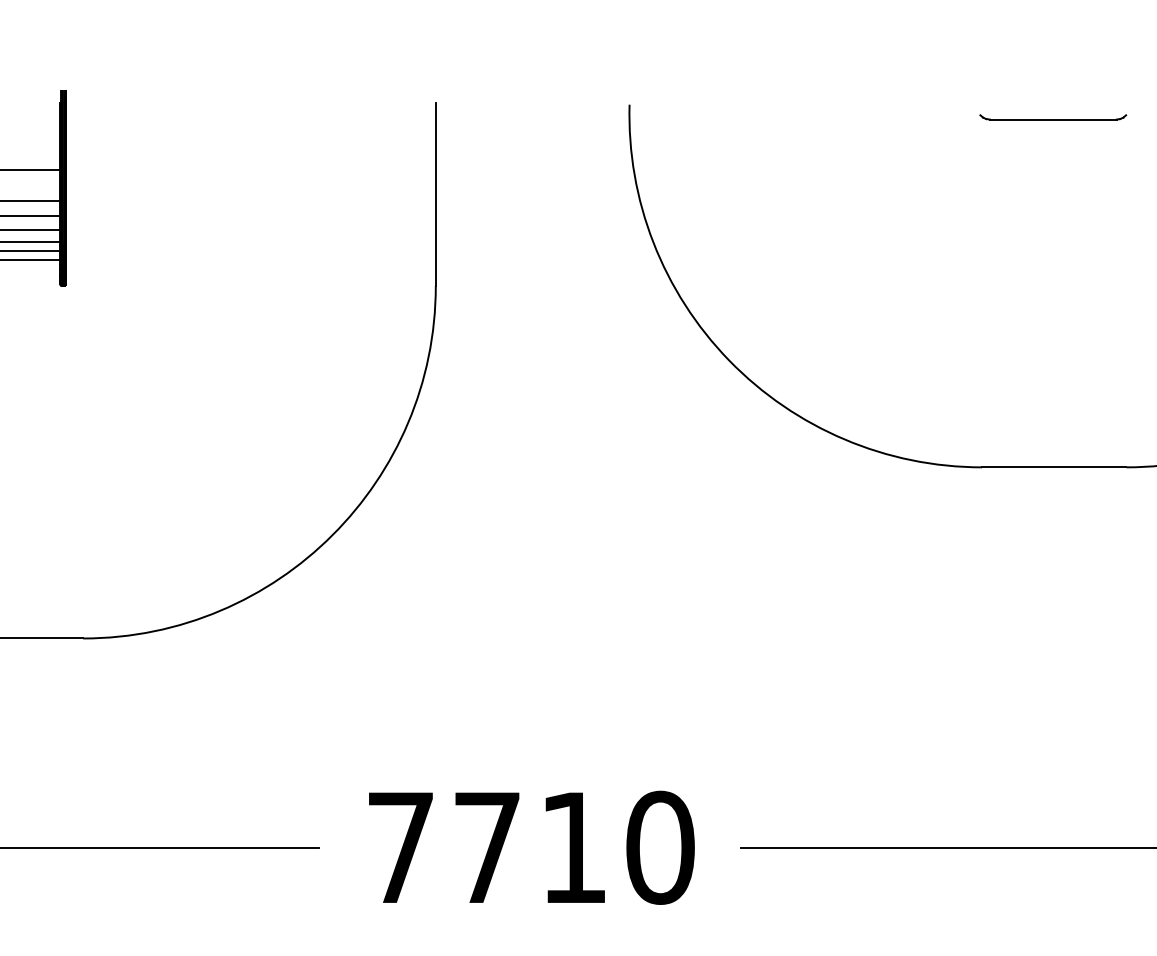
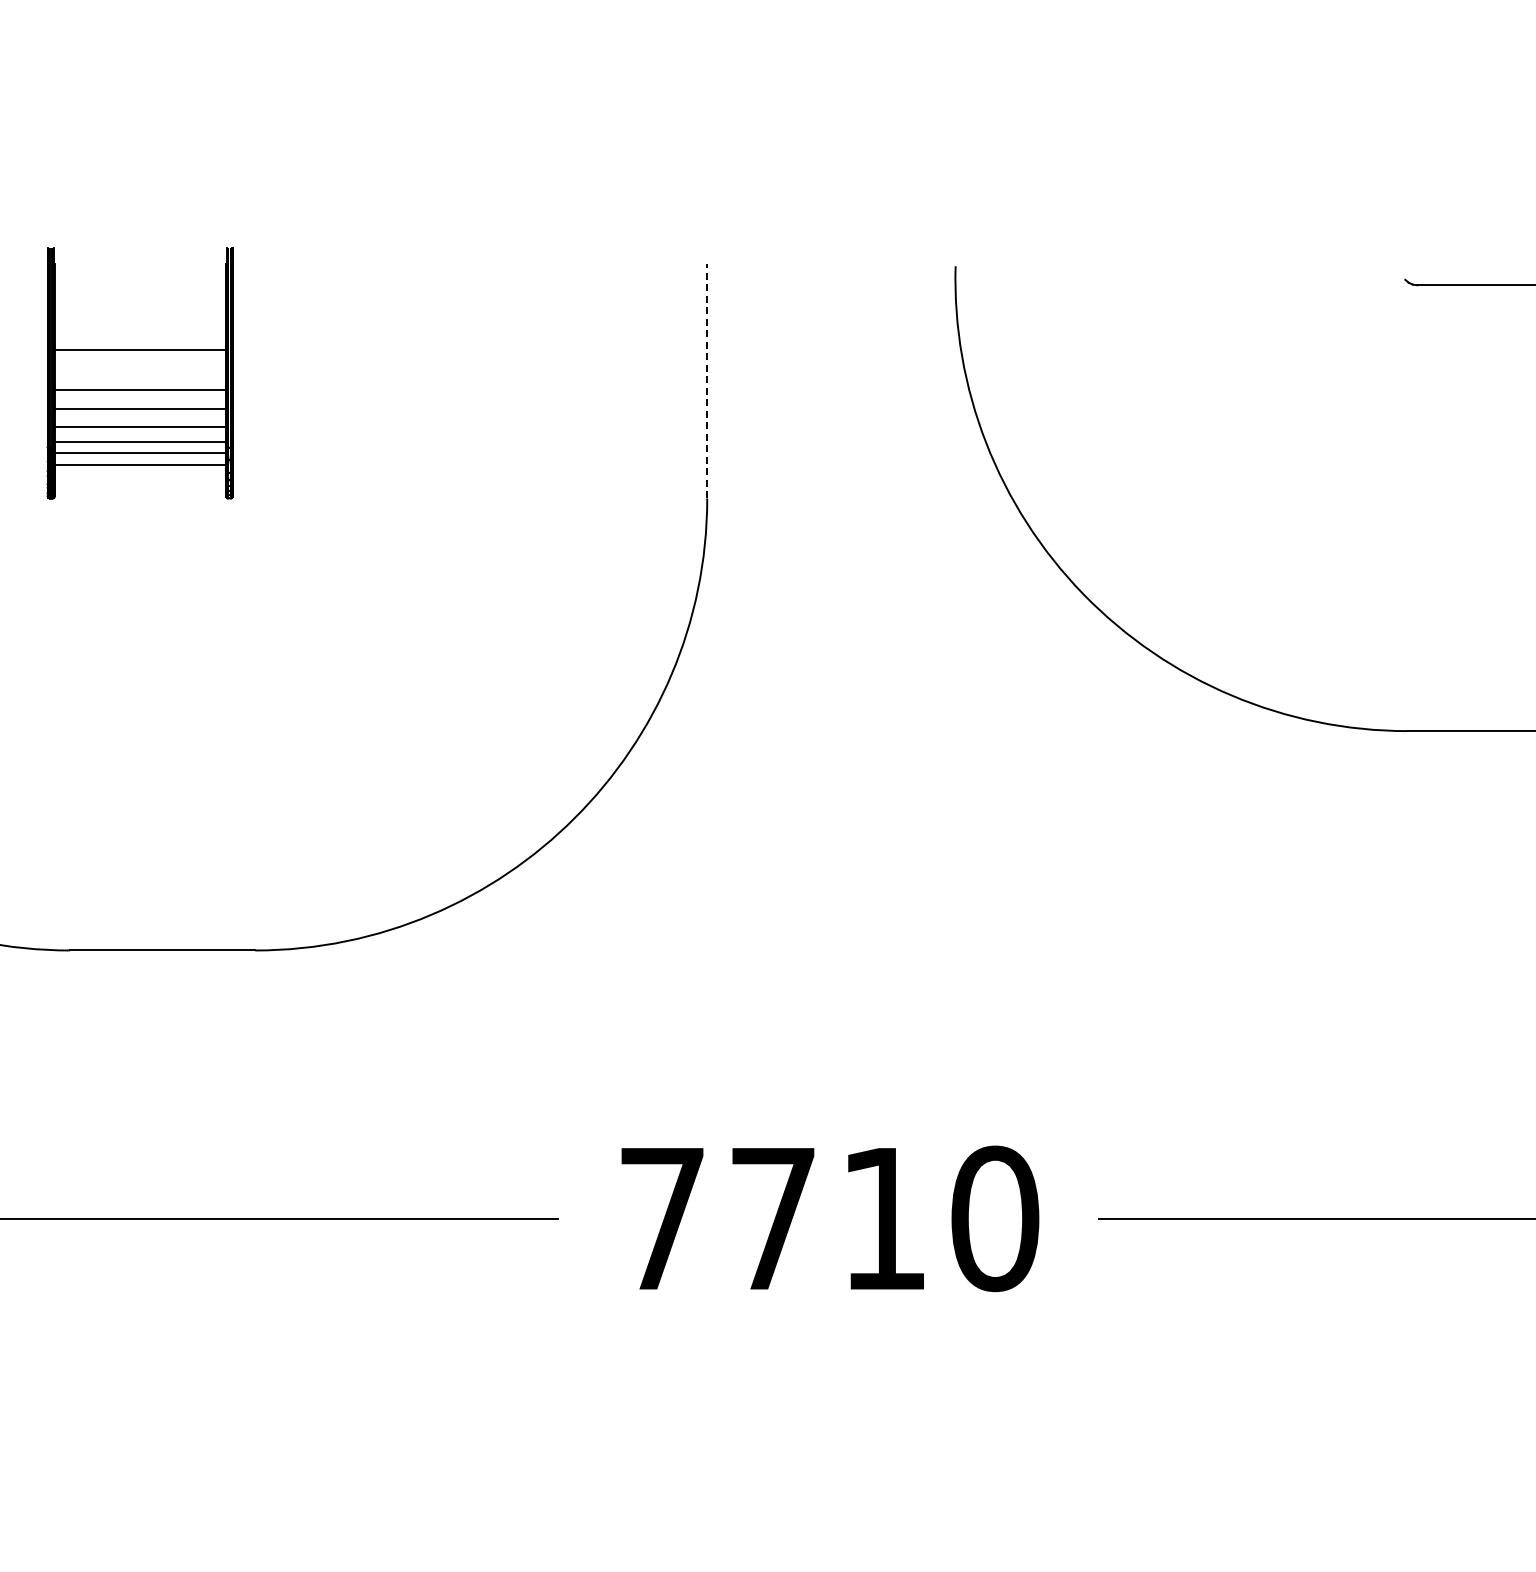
line: (436, 193) -> (707, 380), solid -> dashed

